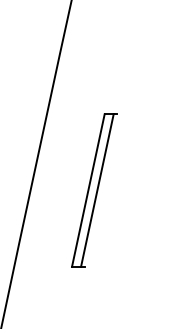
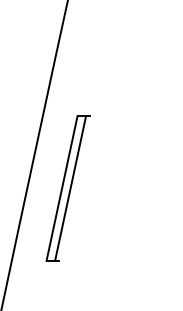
part: (94, 190) -> (67, 188), moved

